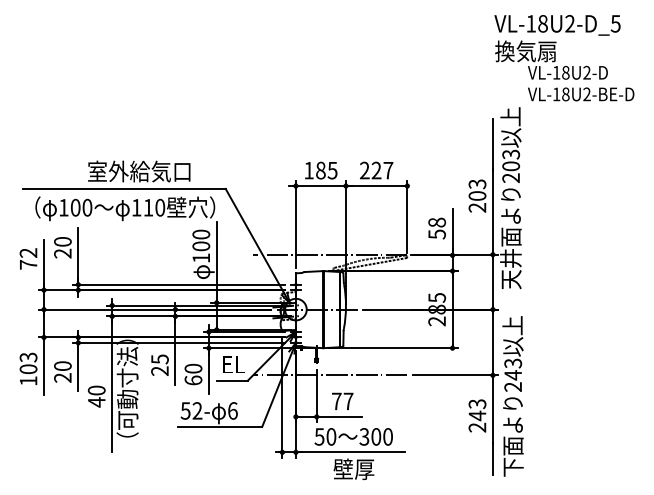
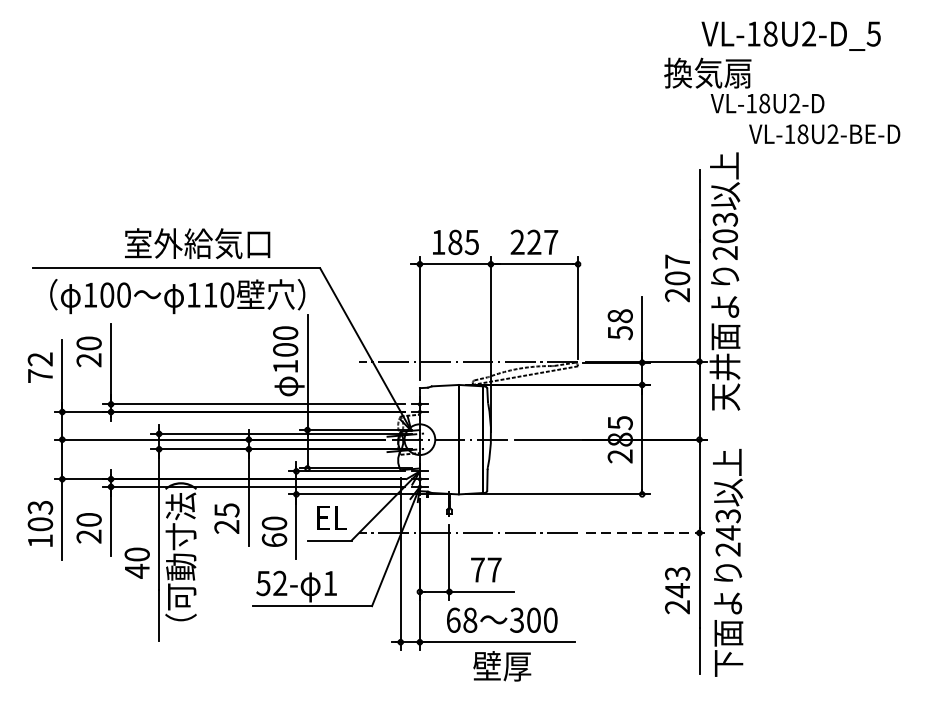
text: (551, 59) -> (744, 84), moved
text: (477, 184) -> (677, 262), 203 -> 207
line: (455, 375) -> (646, 533), solid -> dashed
text: (232, 410) -> (329, 582), 6 -> 1
text: (325, 436) -> (461, 619), 50 -> 68

